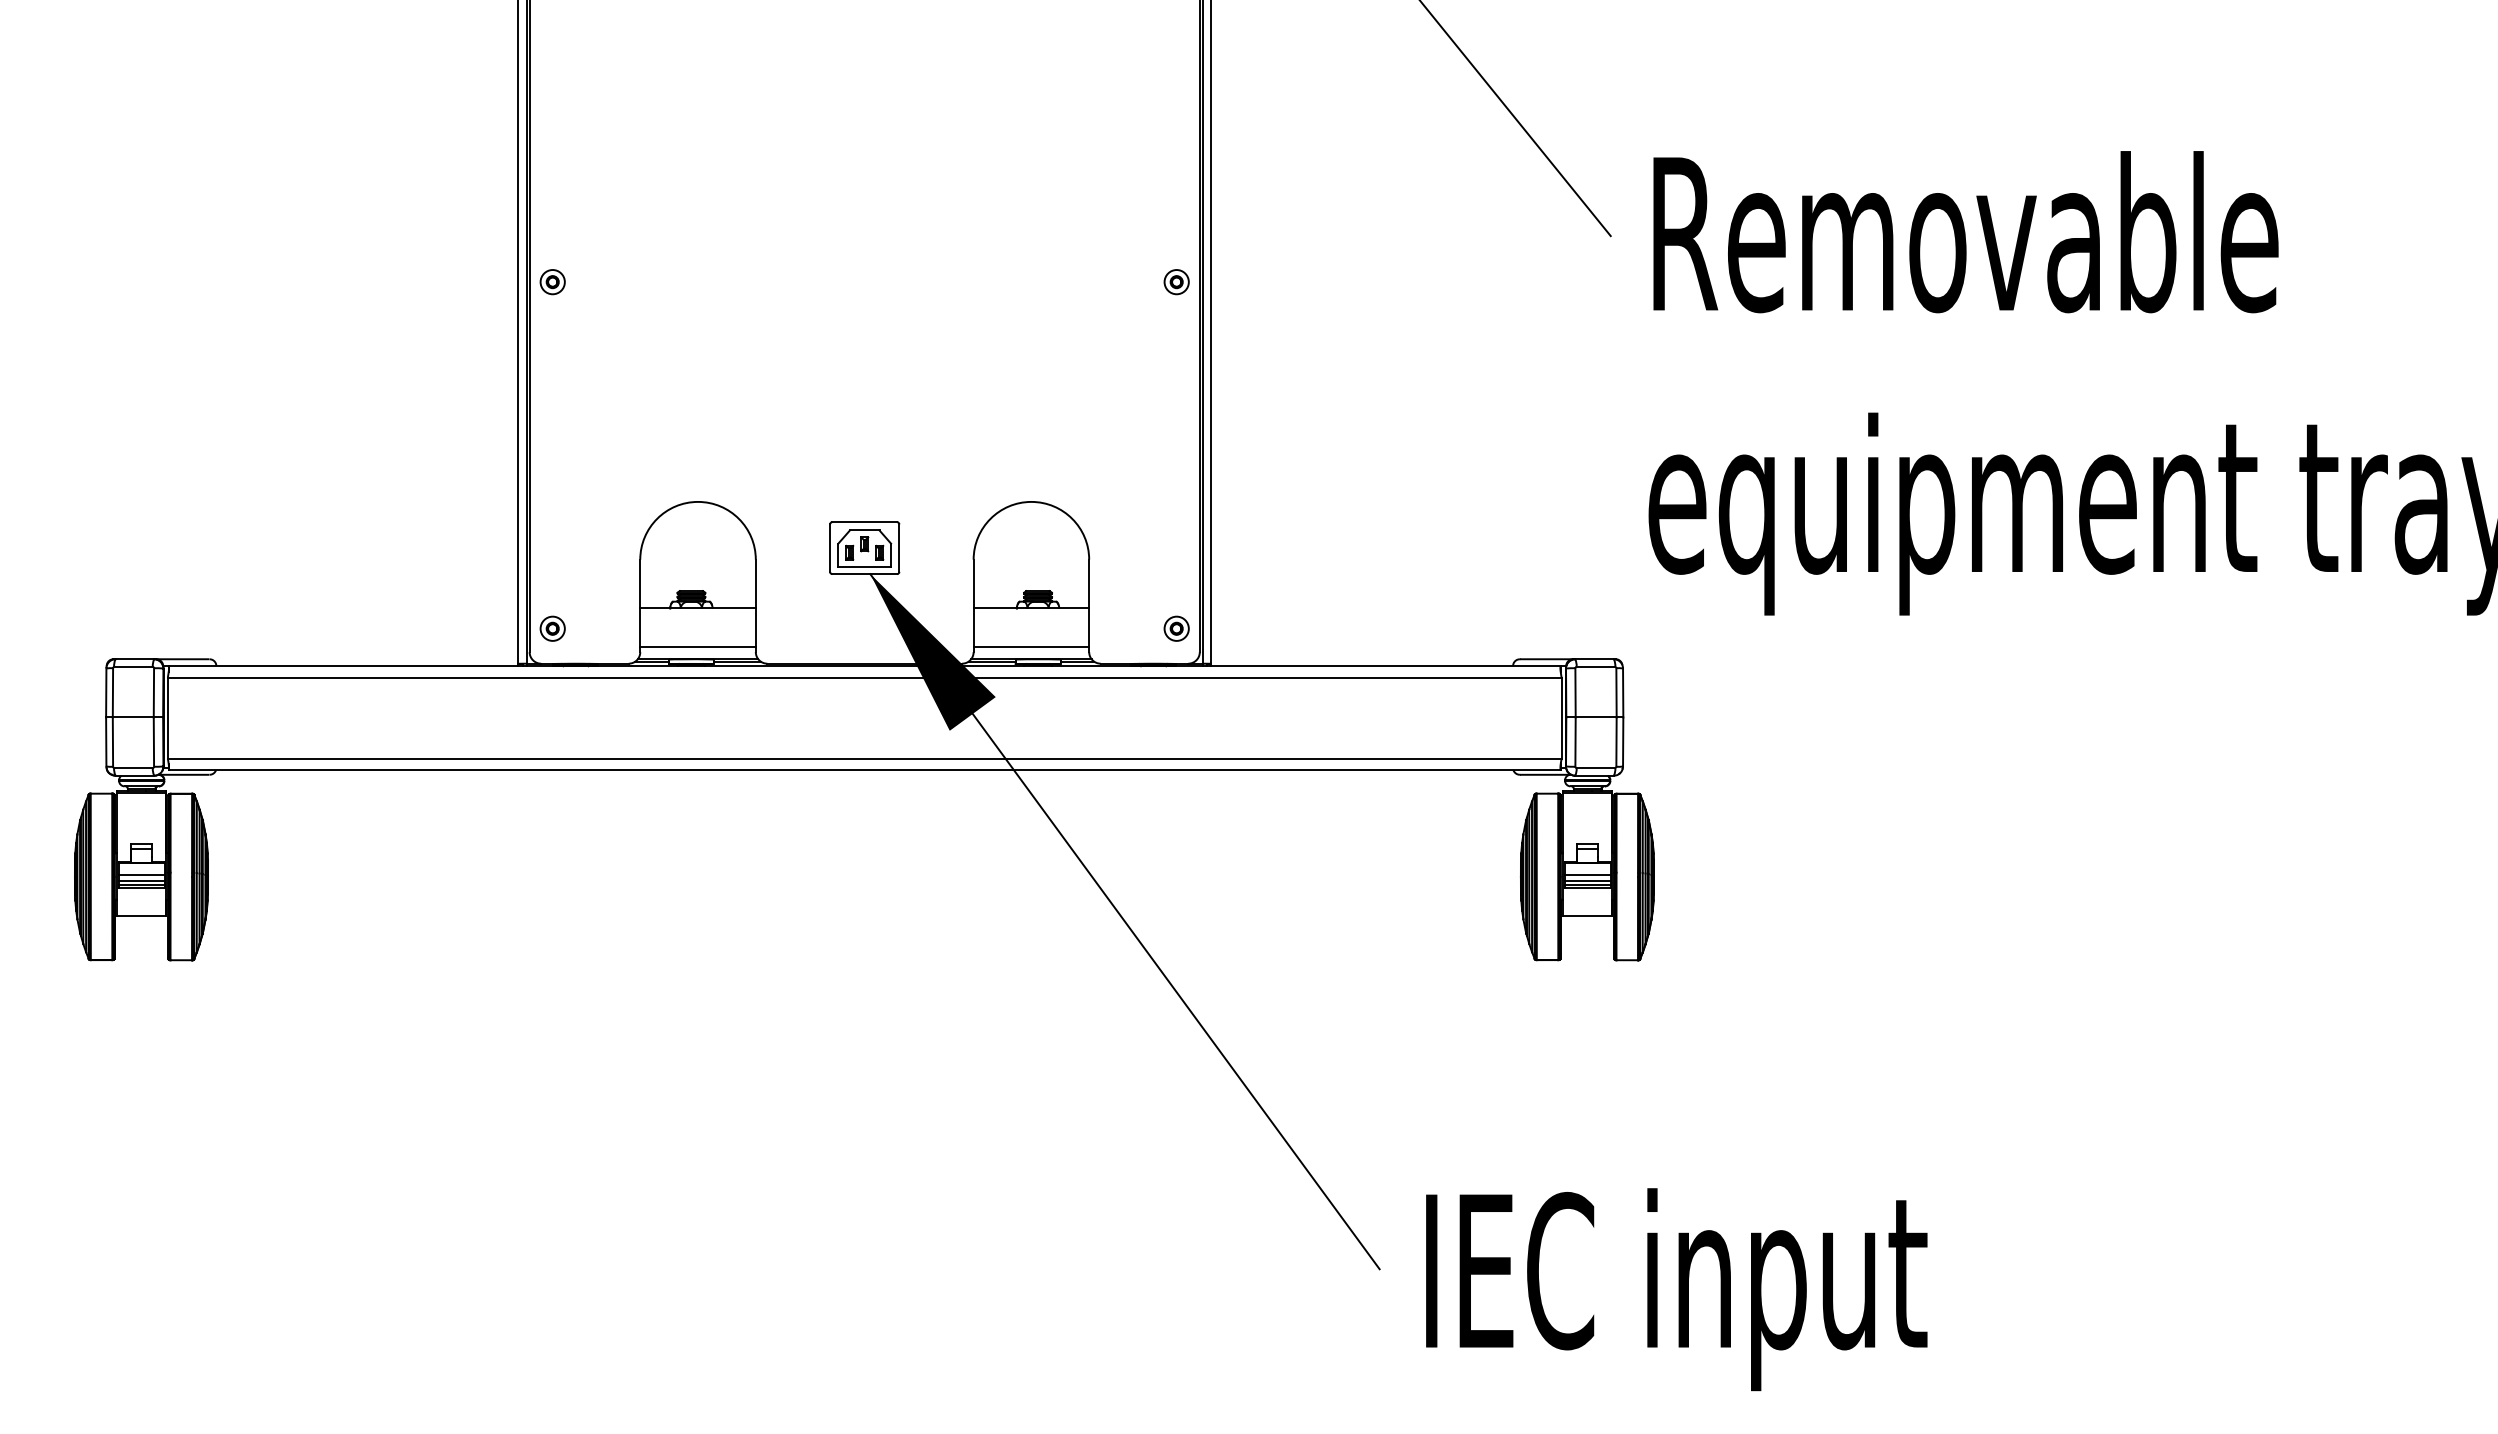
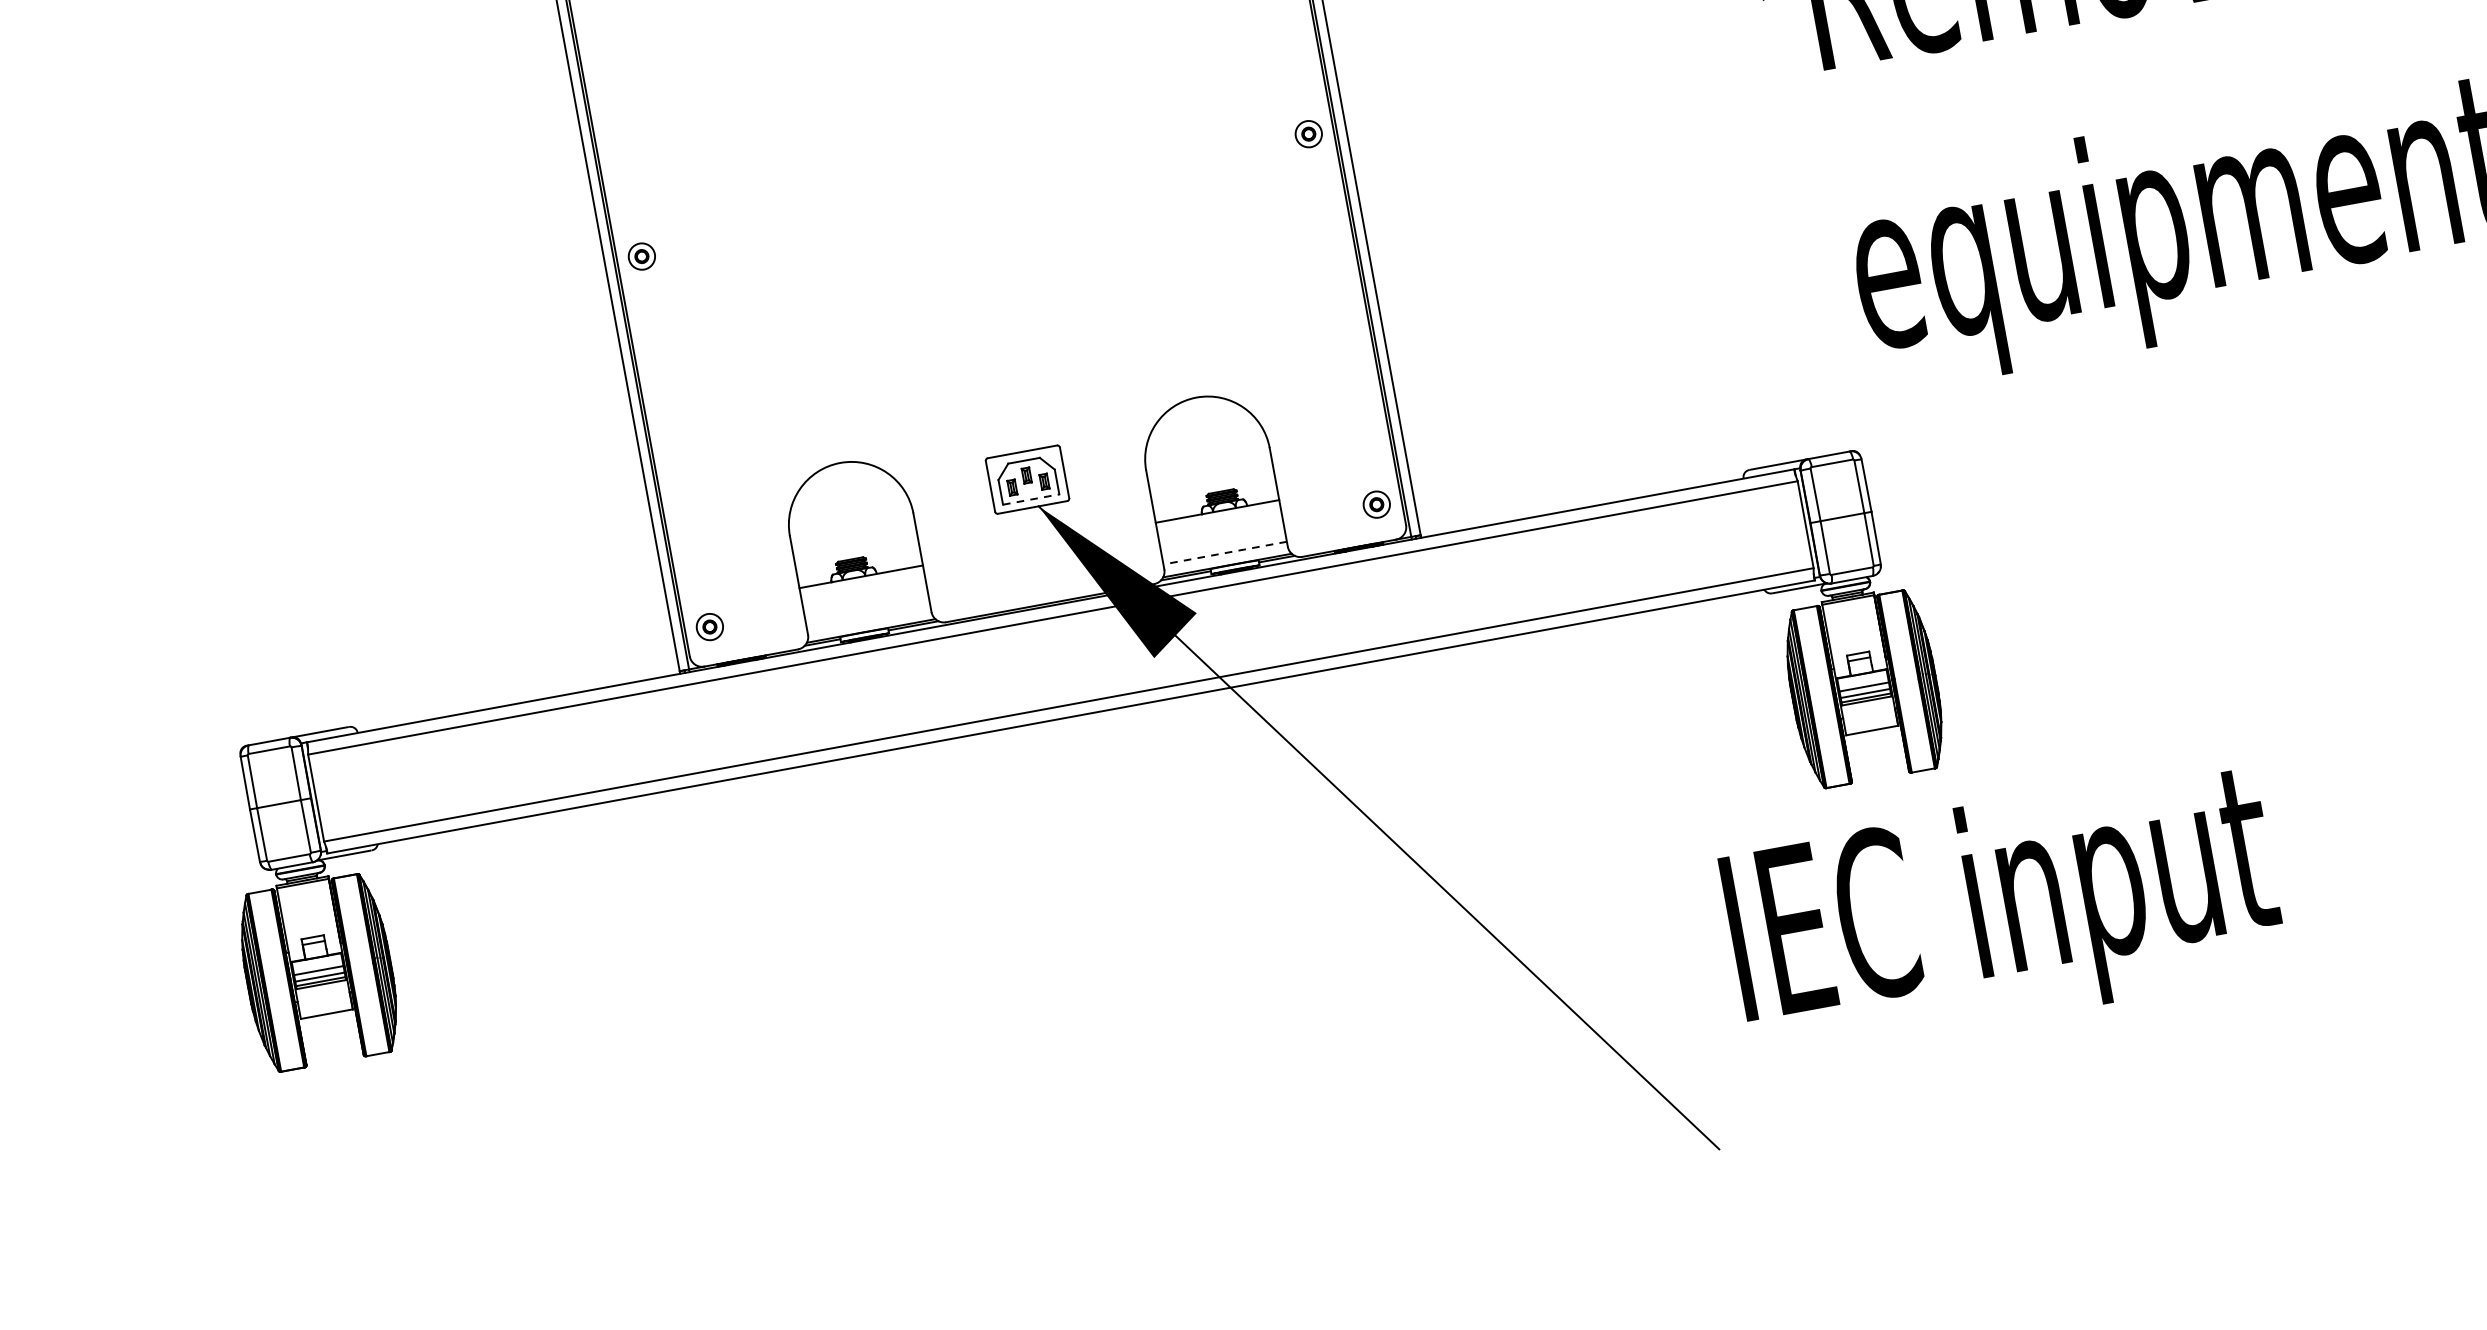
line: (865, 566) -> (1031, 499), solid -> dashed
line: (697, 647) -> (868, 618), removed
line: (1031, 647) -> (1225, 553), solid -> dashed
text: (1676, 1289) -> (2003, 910), moved

